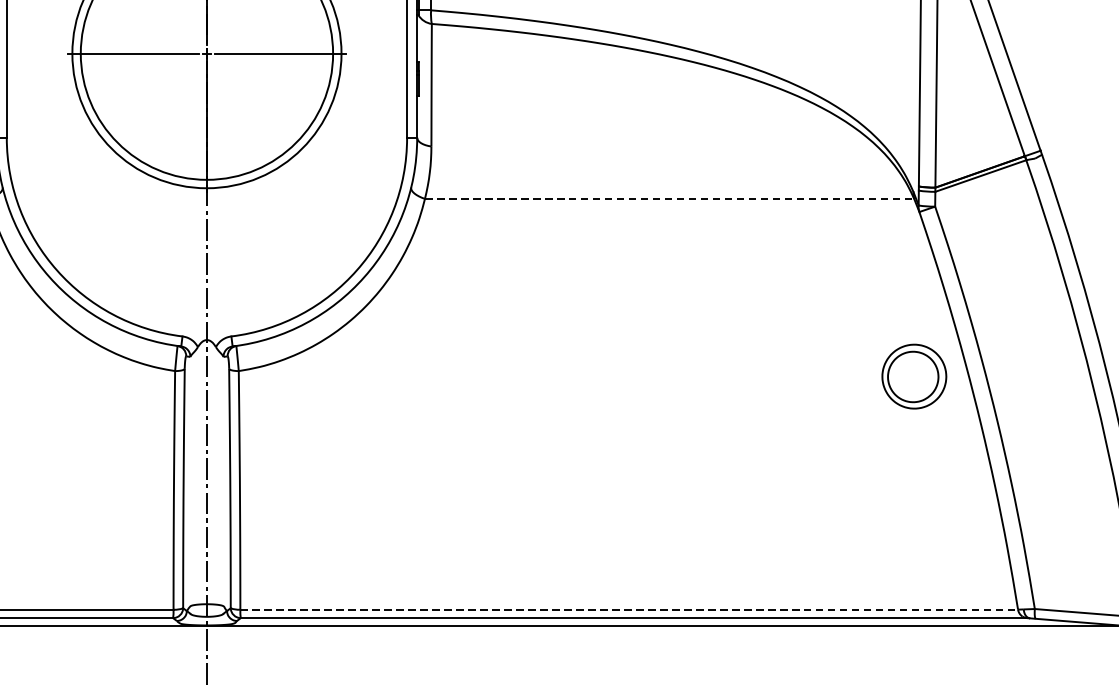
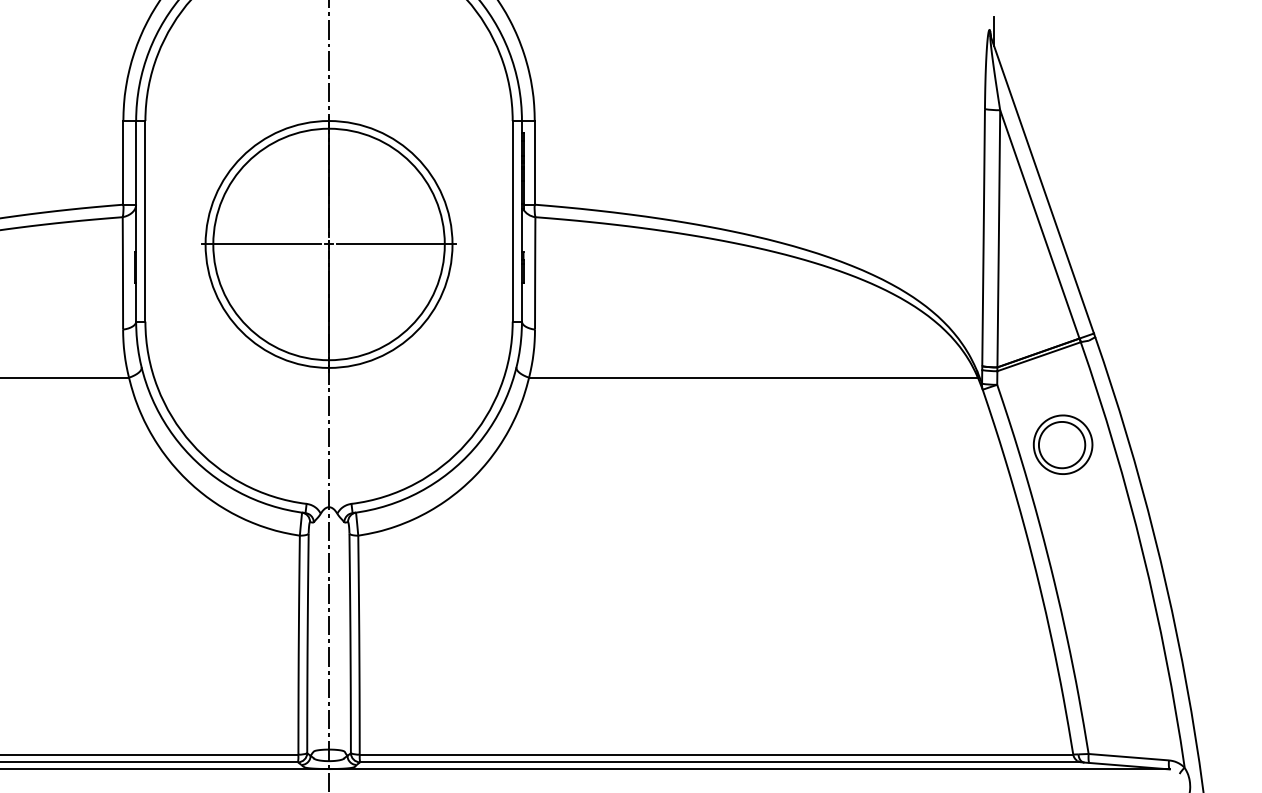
line: (670, 198) -> (754, 377), dashed -> solid
part: (913, 376) -> (1062, 444), moved
line: (629, 609) -> (716, 754), dashed -> solid

